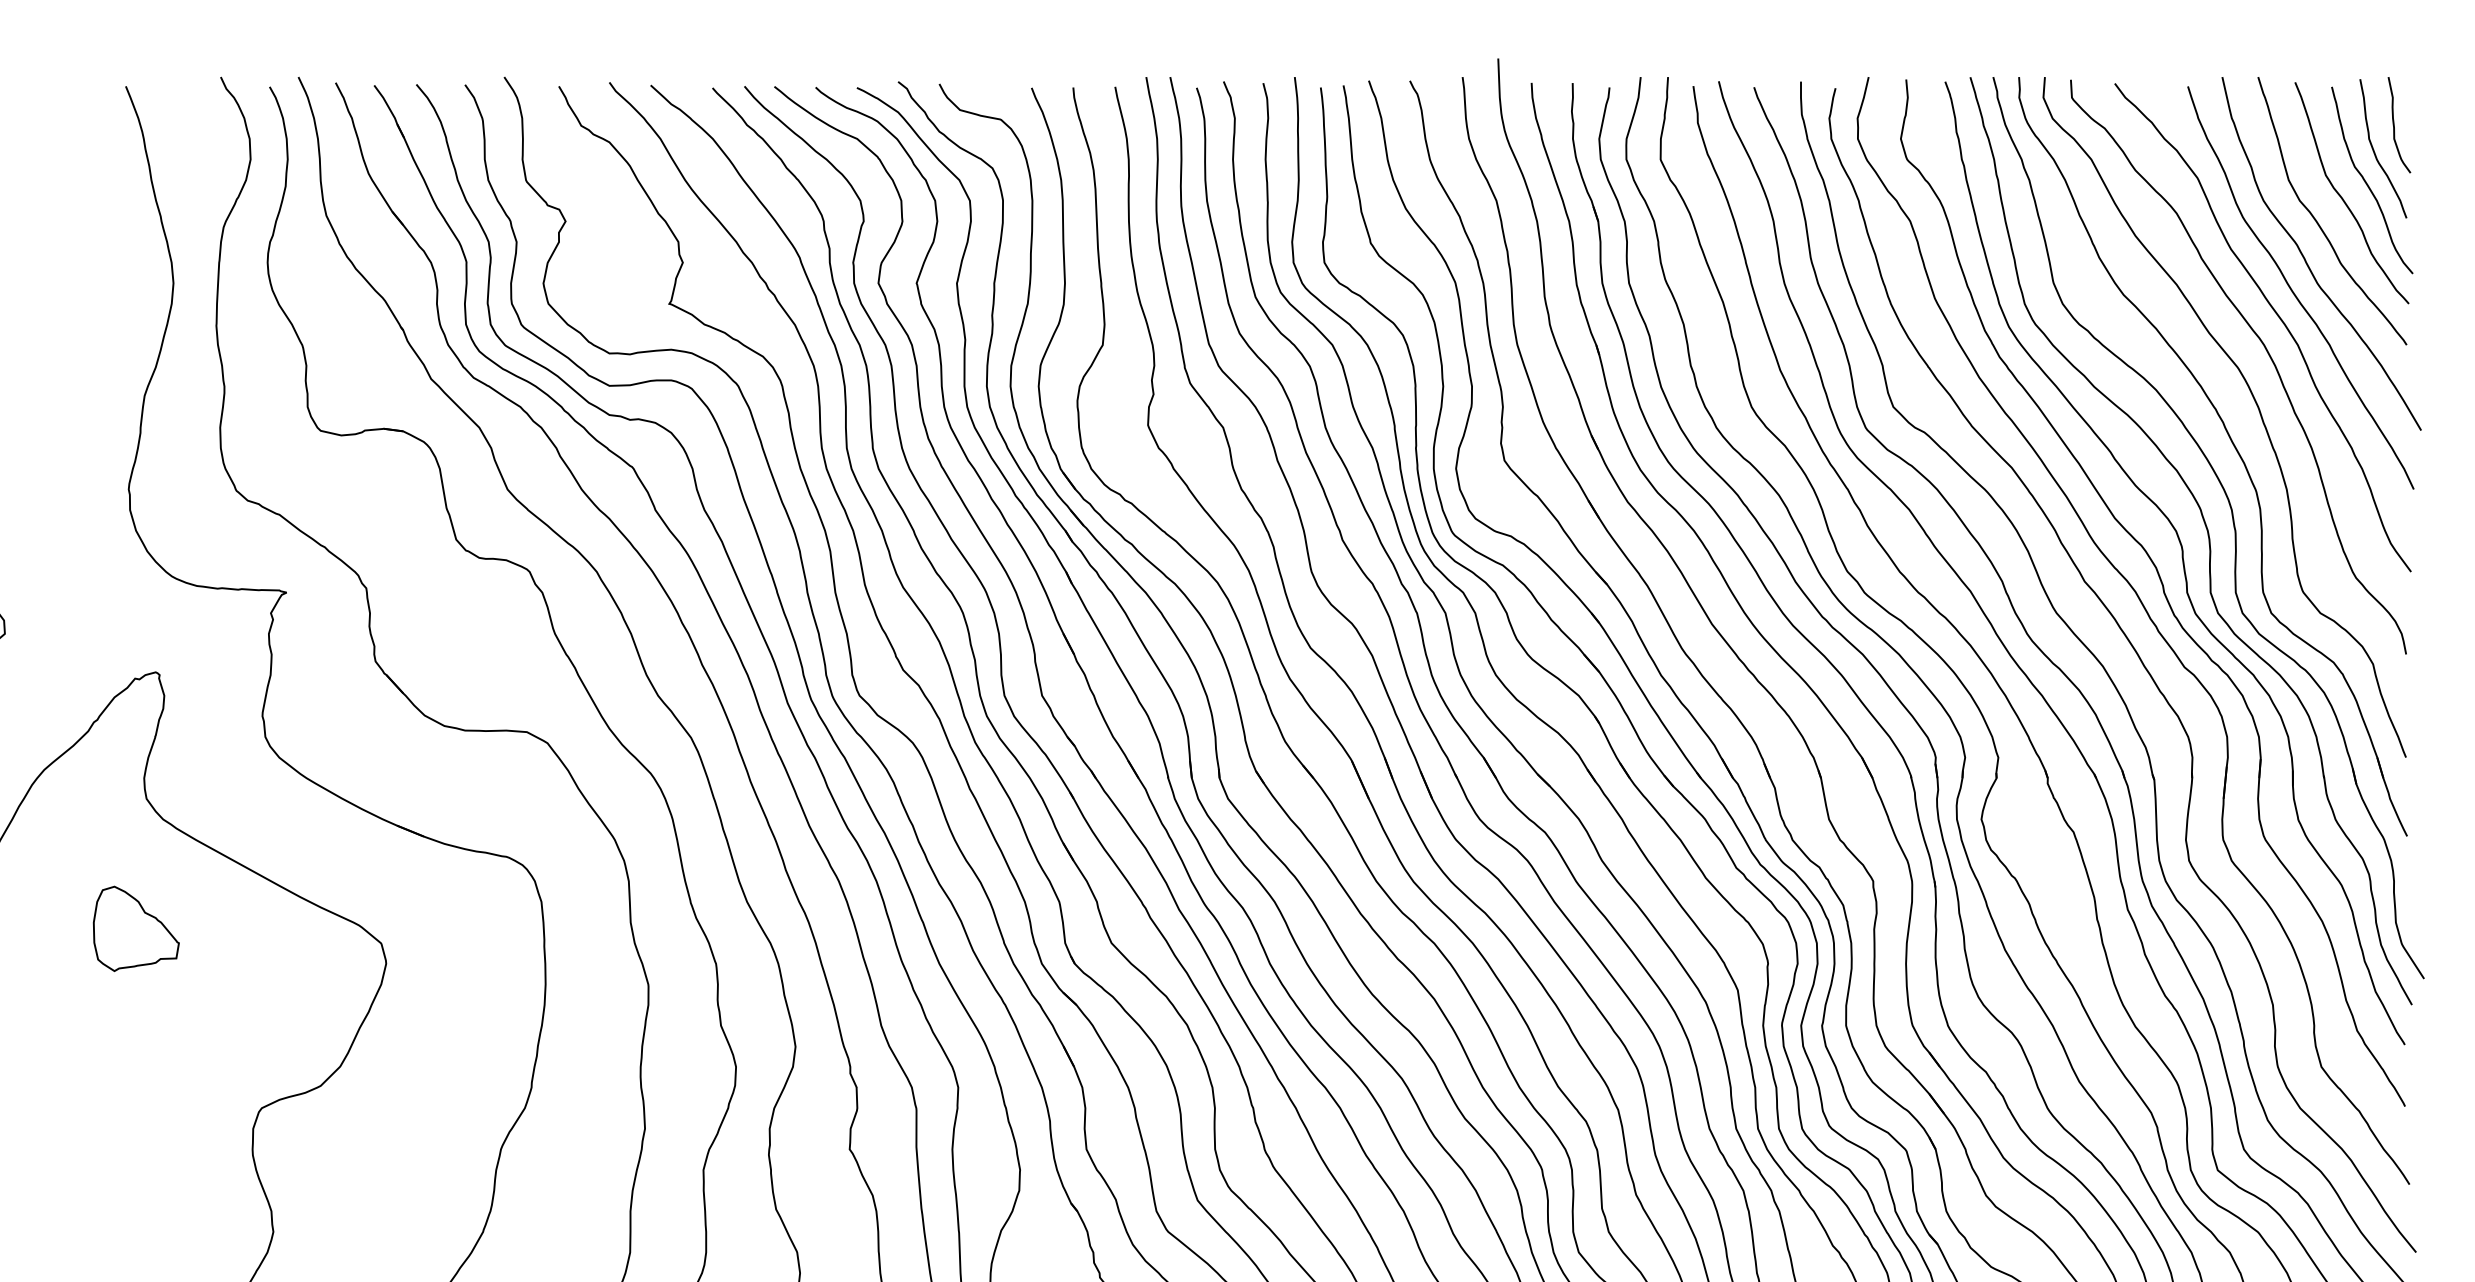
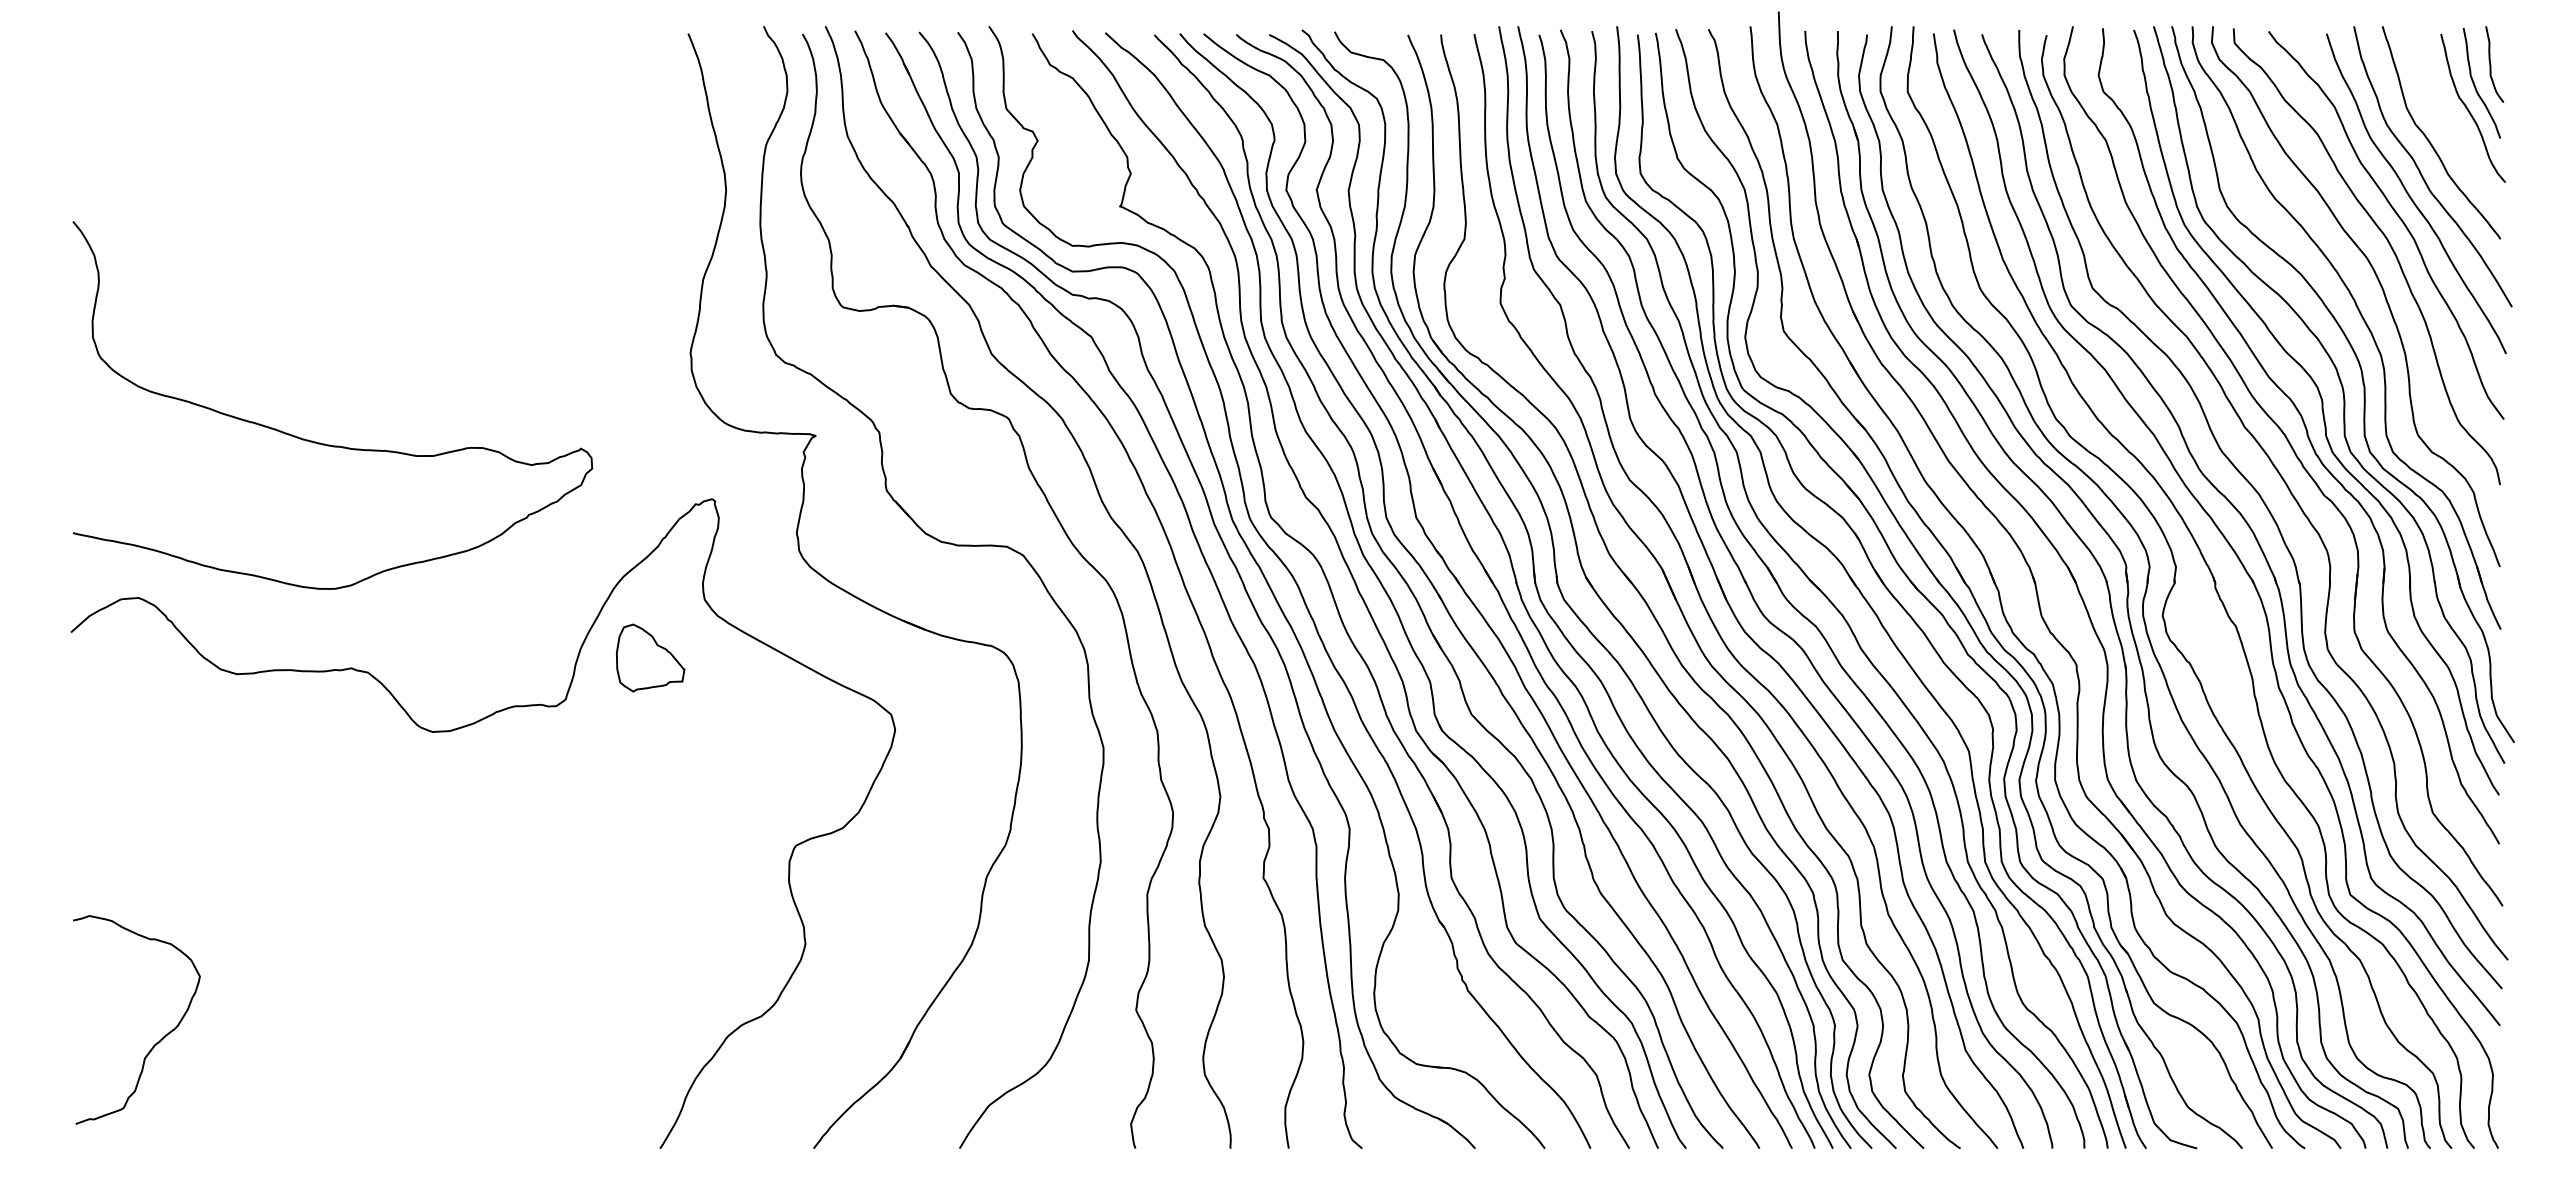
curve: (2343, 198) -> (2450, 122), removed
part: (136, 928) -> (650, 657), moved

